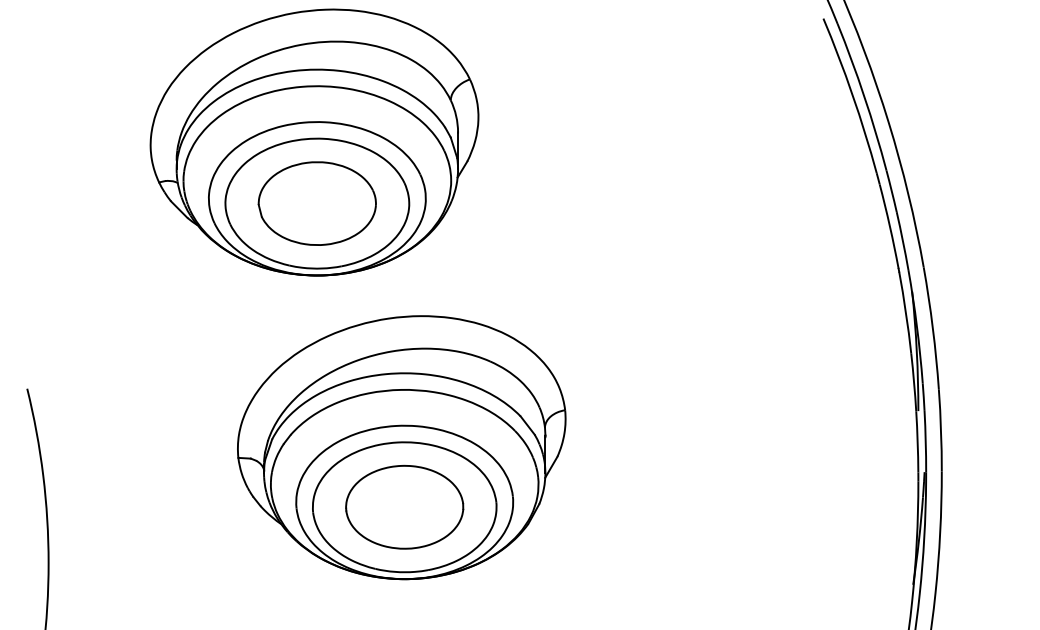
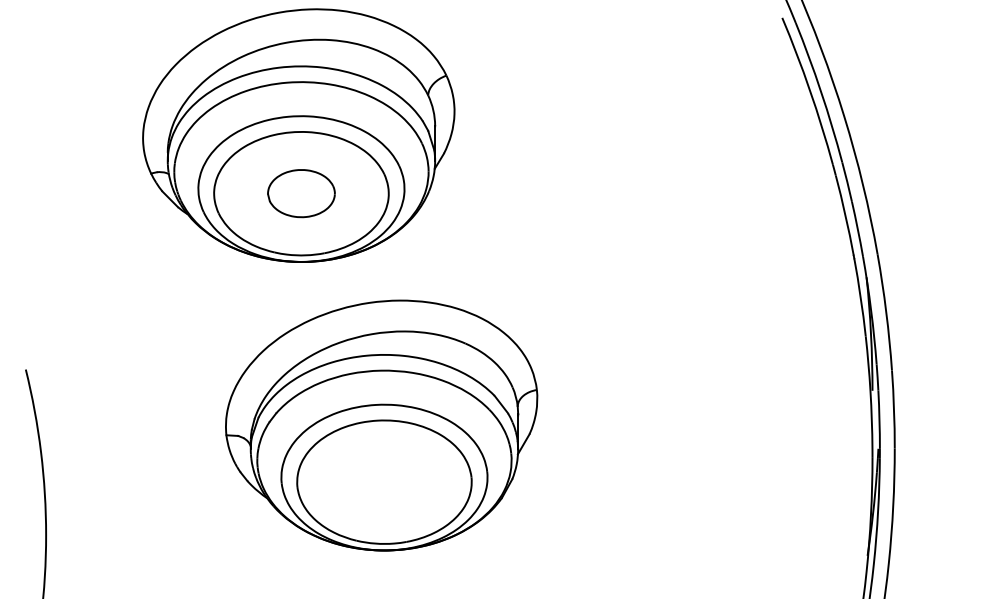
part: (317, 203) -> (301, 193), size x0.6
part: (403, 506) -> (383, 481), removed

